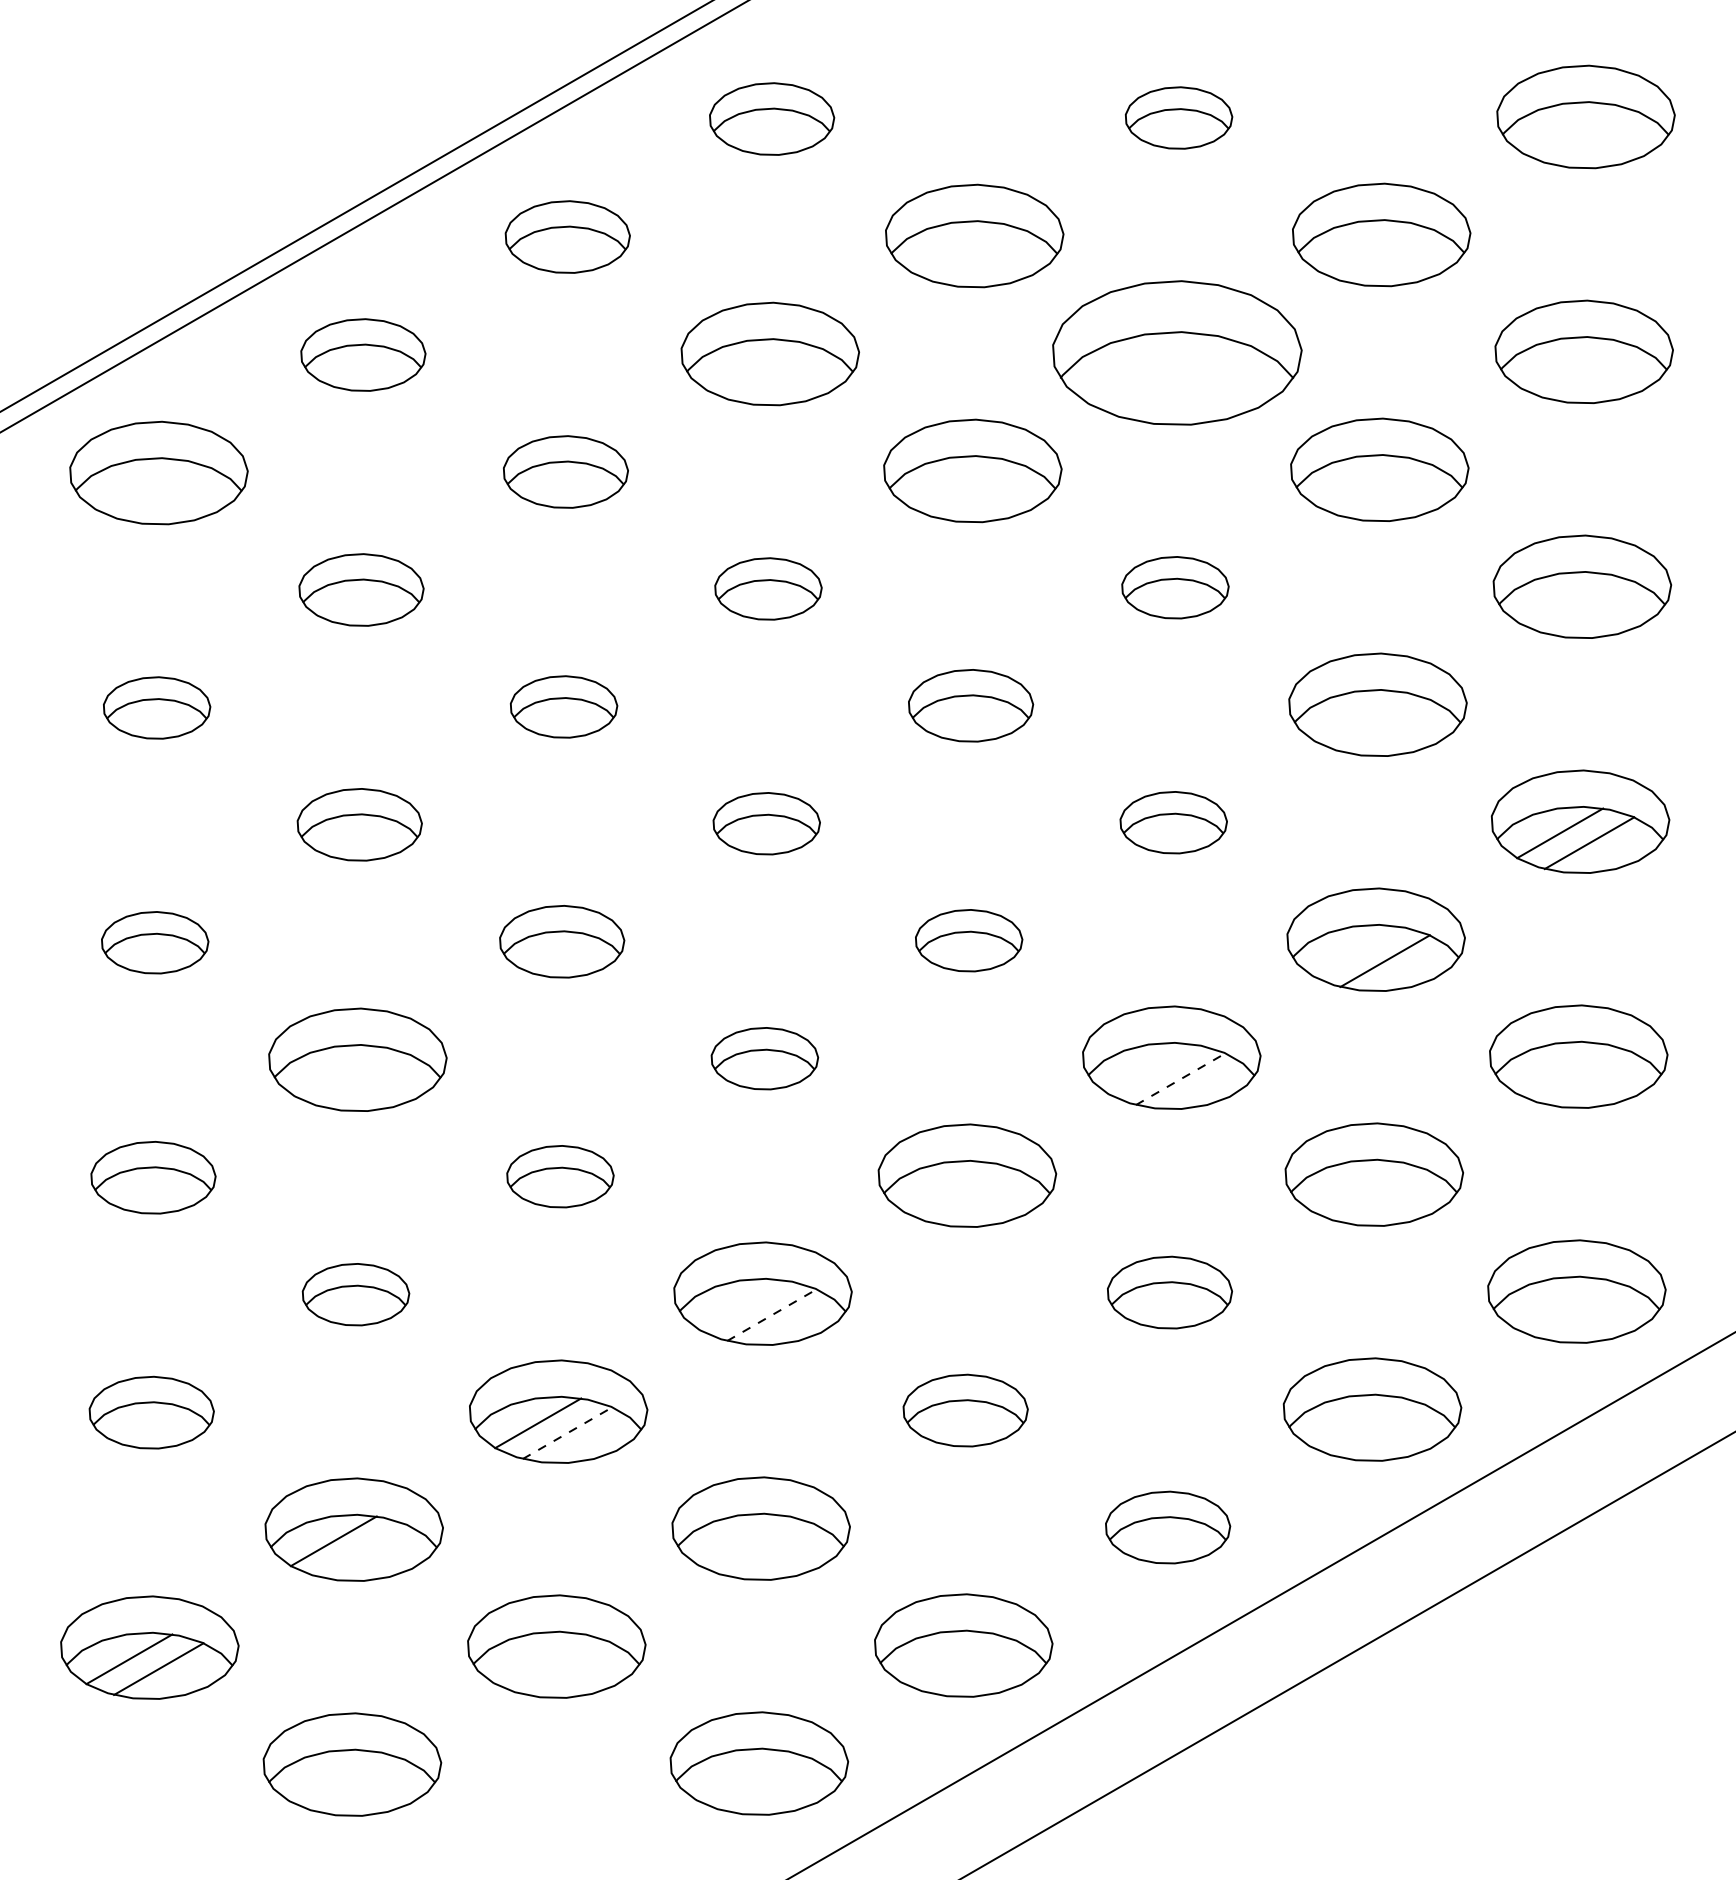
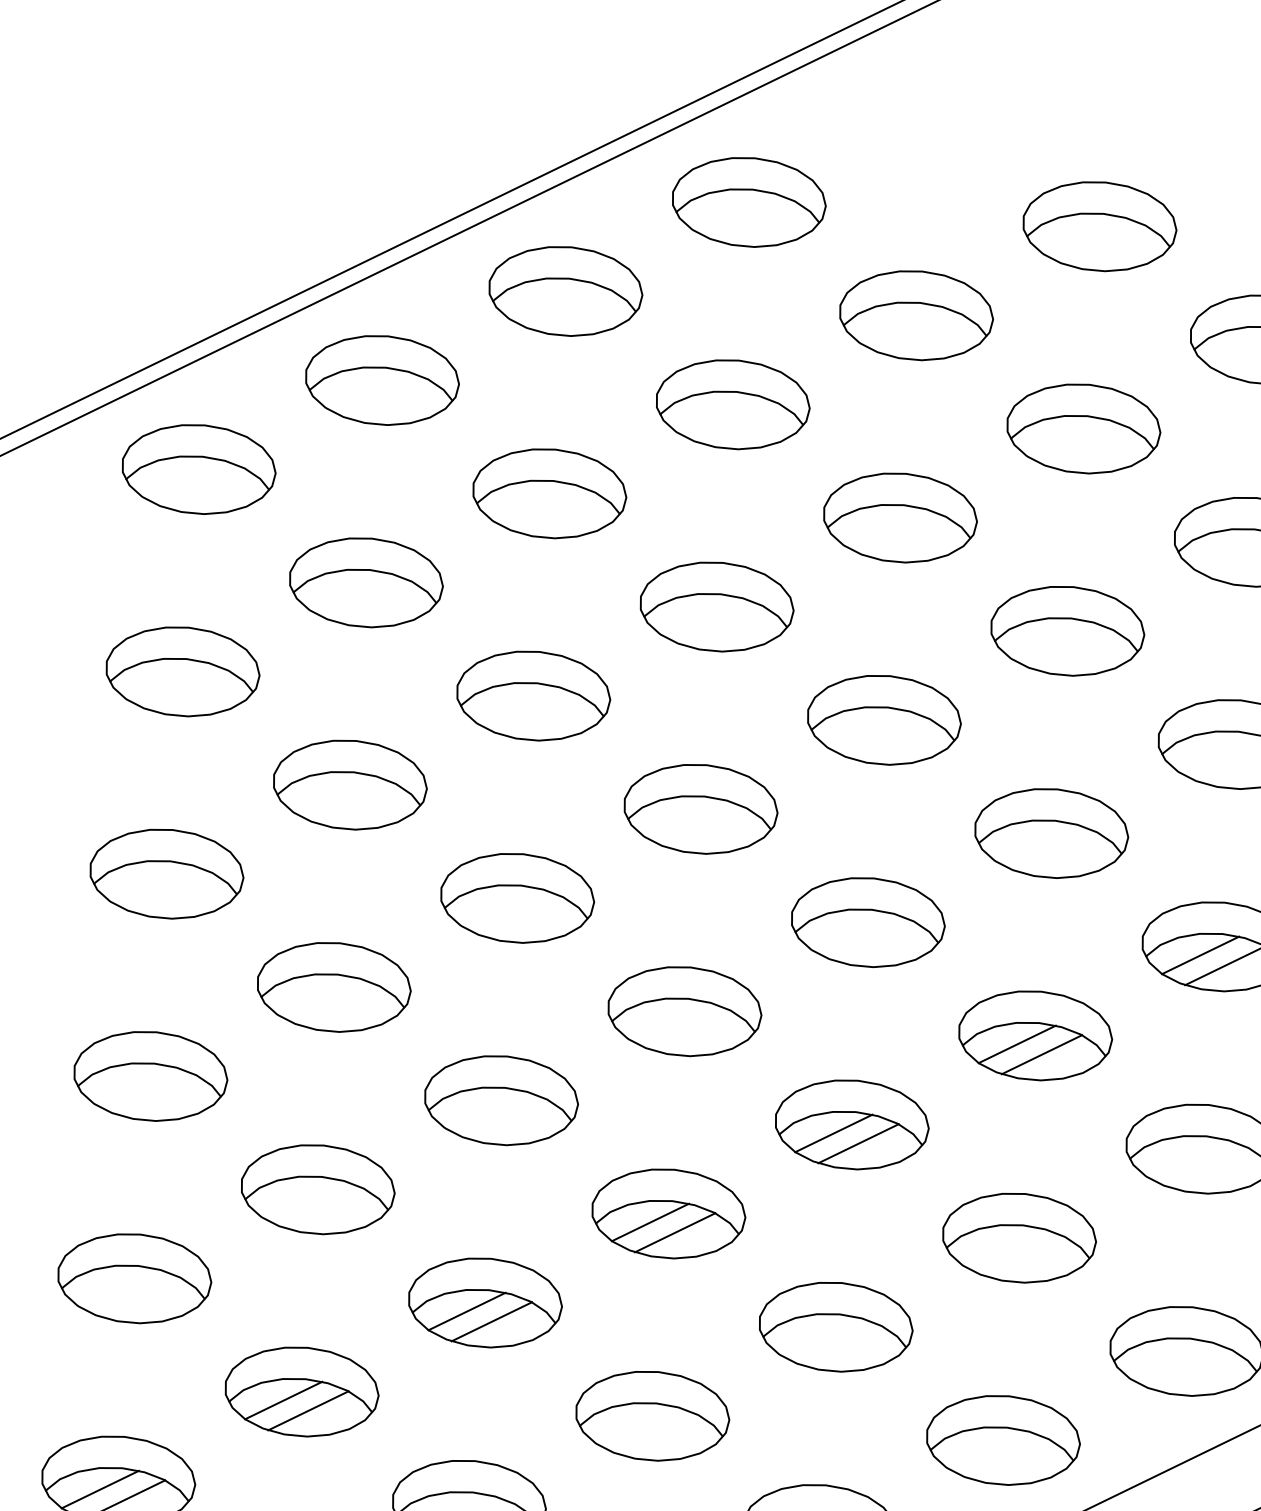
part: (1178, 117) -> (1099, 226), size x1.67
part: (771, 118) -> (748, 201), size x1.43
part: (567, 236) -> (565, 290), size x1.43
part: (1176, 352) -> (1083, 428), size x0.71
part: (363, 354) -> (382, 379), size x1.43
part: (565, 471) -> (549, 493), size x1.43
part: (1175, 587) -> (1067, 630), size x1.67
part: (768, 588) -> (717, 606), size x1.67
part: (361, 589) -> (366, 582), size x1.43
part: (970, 705) -> (883, 719), size x1.43
part: (563, 706) -> (533, 695), size x1.67
part: (156, 707) -> (182, 671), size x1.67
part: (1173, 822) -> (1051, 833), size x1.67
part: (766, 823) -> (700, 808), size x1.67
part: (359, 824) -> (350, 784), size x1.43
part: (968, 940) -> (867, 922), size x1.67
part: (561, 941) -> (516, 897), size x1.43
part: (154, 942) -> (166, 873), size x1.67
line: (1355, 951) -> (1200, 955), added
part: (764, 1058) -> (684, 1011), size x1.67
line: (1151, 1069) -> (1017, 1044), added
line: (1180, 1079) -> (1041, 1054), dashed -> solid
part: (560, 1176) -> (501, 1100), size x1.67
part: (153, 1177) -> (150, 1075), size x1.43
line: (947, 1187) -> (834, 1133), added
line: (976, 1197) -> (858, 1144), added
part: (1169, 1292) -> (1019, 1237), size x1.43
part: (355, 1294) -> (317, 1189), size x1.67
line: (742, 1305) -> (650, 1222), added
line: (772, 1315) -> (675, 1233), dashed -> solid
part: (965, 1410) -> (836, 1326), size x1.43
part: (151, 1412) -> (134, 1278), size x1.43
line: (567, 1433) -> (491, 1322), dashed -> solid
part: (1167, 1527) -> (1002, 1440), size x1.43
line: (363, 1550) -> (308, 1410), added

